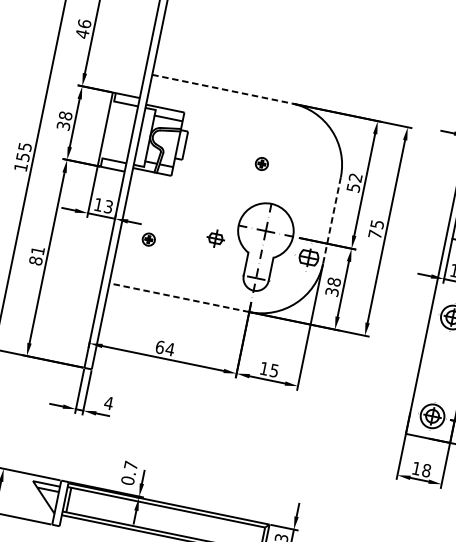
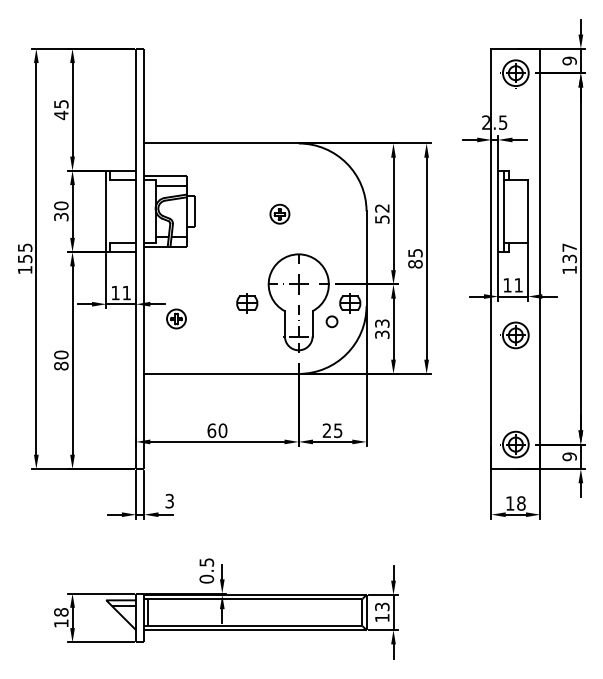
text: (84, 23) -> (61, 103), 46 -> 45
line: (223, 89) -> (222, 143), dashed -> solid
text: (65, 115) -> (61, 205), 38 -> 30
part: (261, 163) -> (279, 213), size x1.43
text: (108, 206) -> (126, 292), 13 -> 11
line: (331, 221) -> (366, 259), dashed -> solid
text: (375, 234) -> (415, 264), 75 -> 85
part: (215, 238) -> (247, 303), size x1.43
part: (148, 239) -> (176, 318), size x1.43
text: (38, 250) -> (61, 354), 81 -> 80
circle: (288, 270) -> (331, 321), added
text: (334, 281) -> (382, 323), 38 -> 33
line: (179, 297) -> (221, 373), dashed -> solid
text: (169, 349) -> (222, 430), 64 -> 60
text: (263, 368) -> (326, 430), 15 -> 25
text: (108, 402) -> (169, 500), 4 -> 3
text: (130, 465) -> (206, 562), 0.7 -> 0.5

